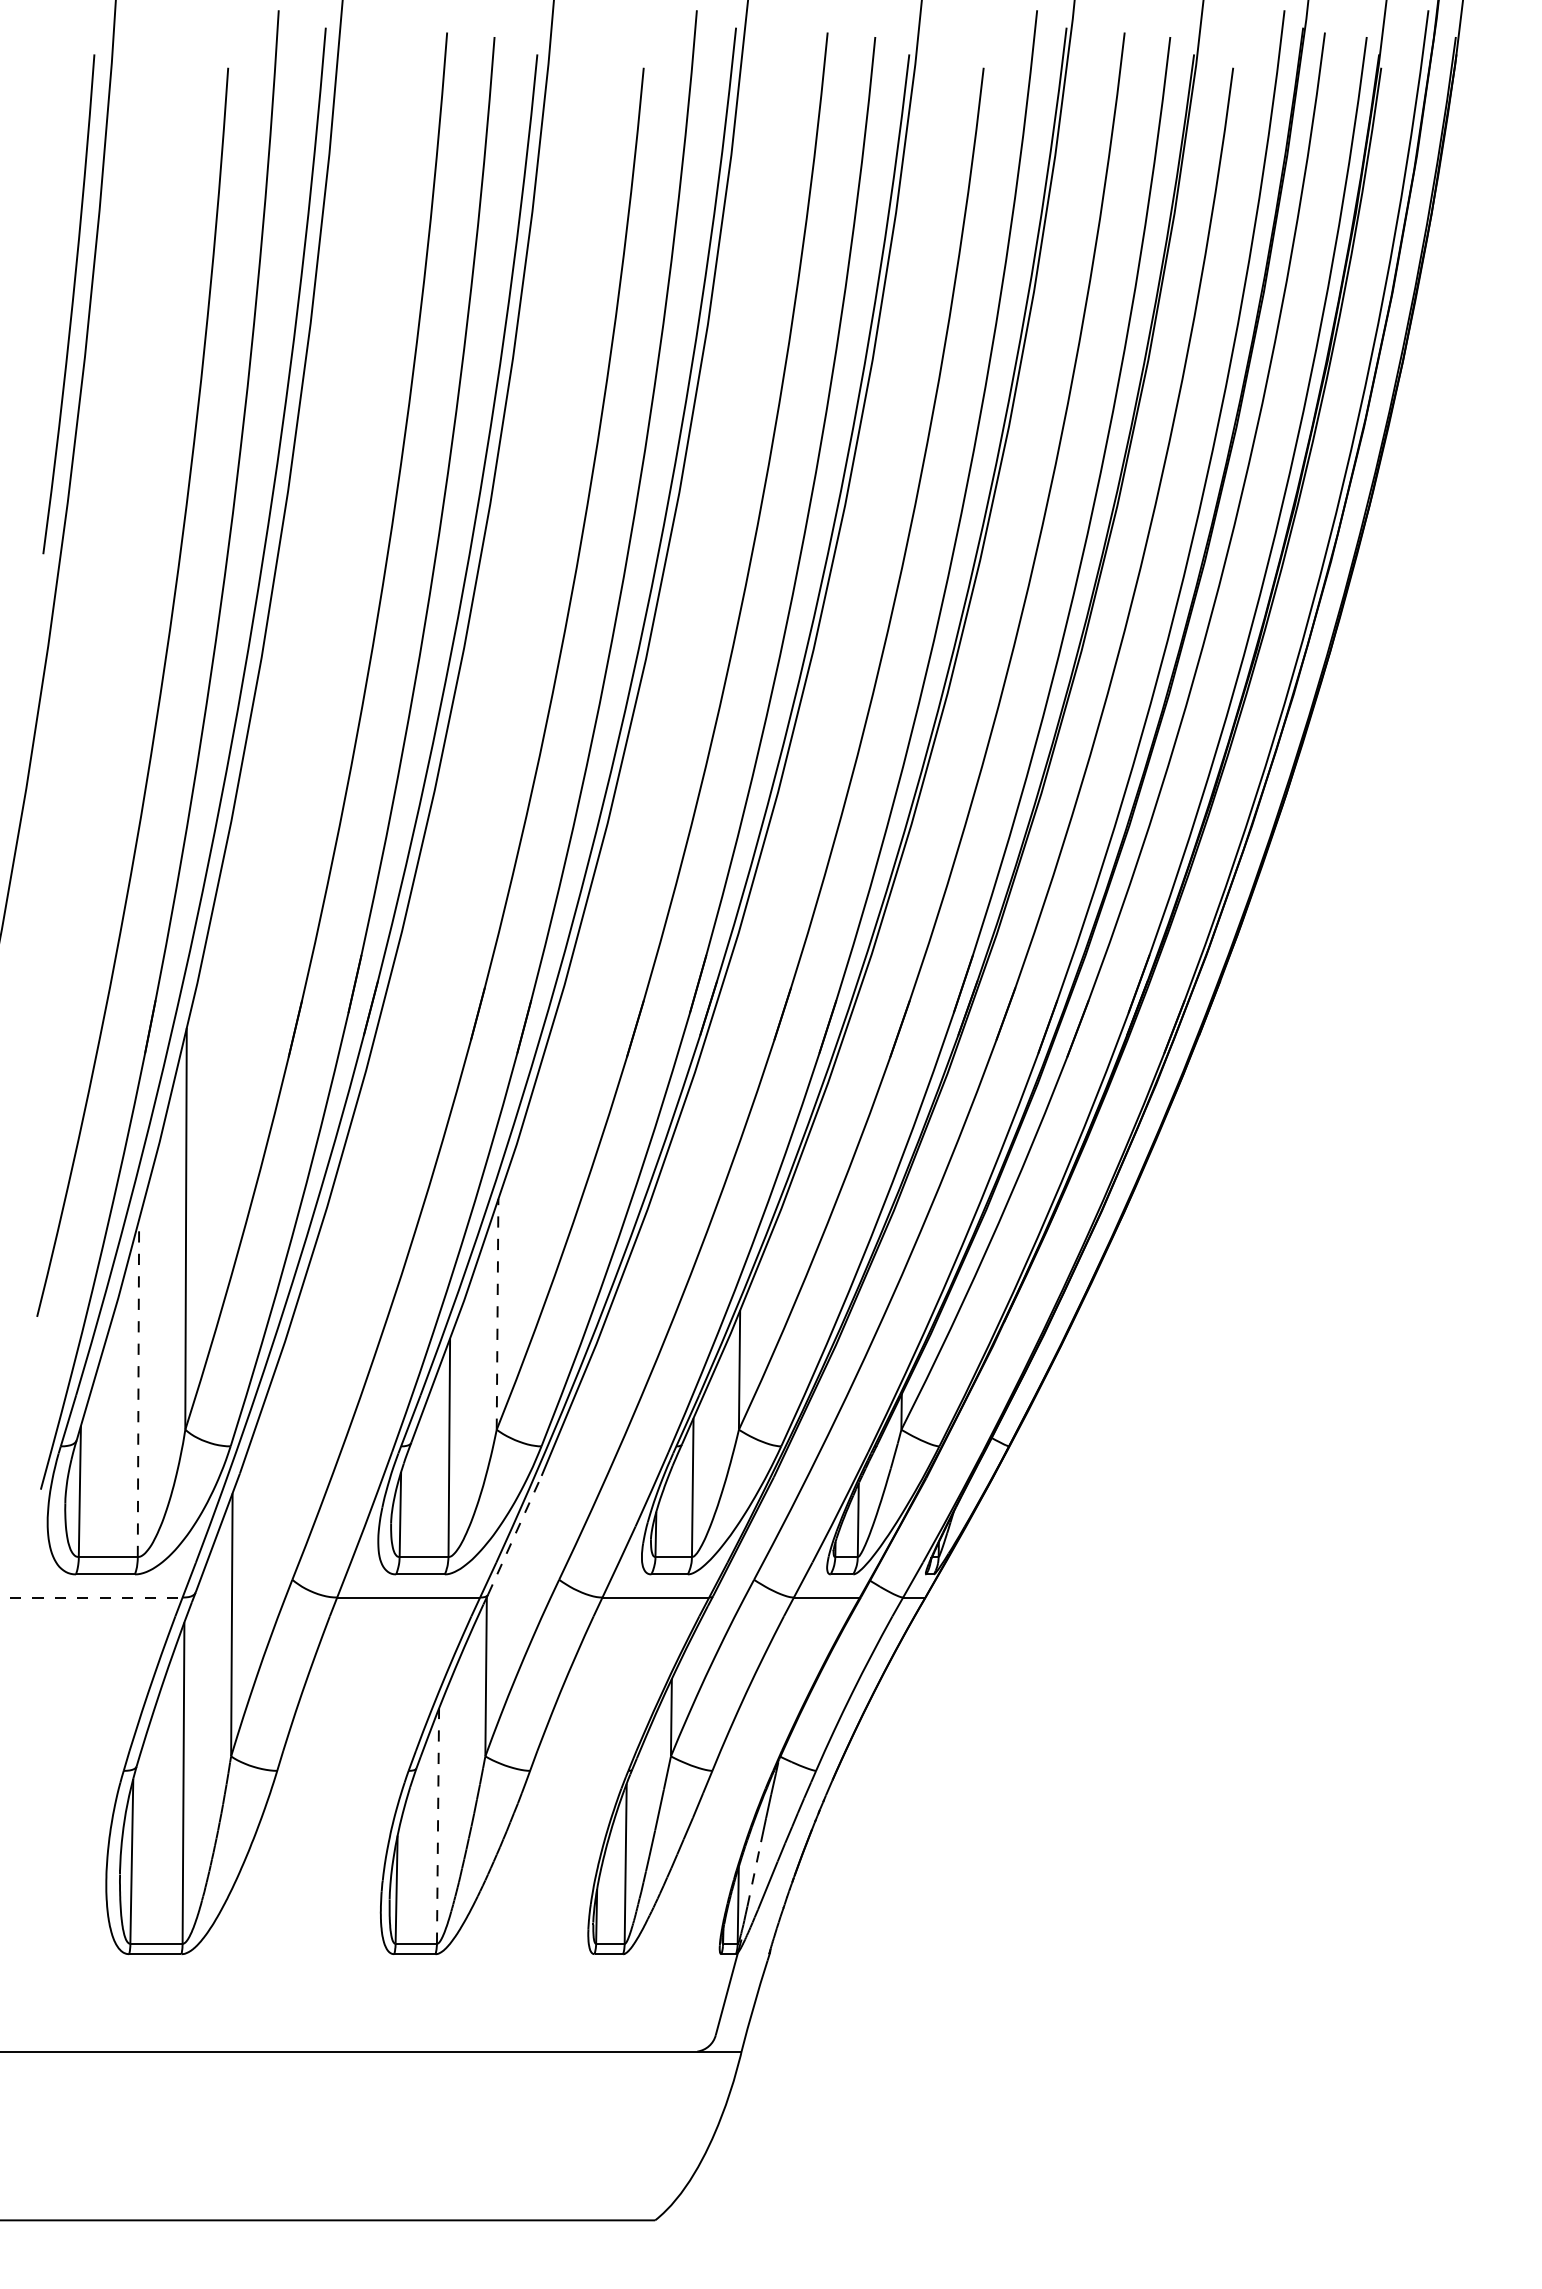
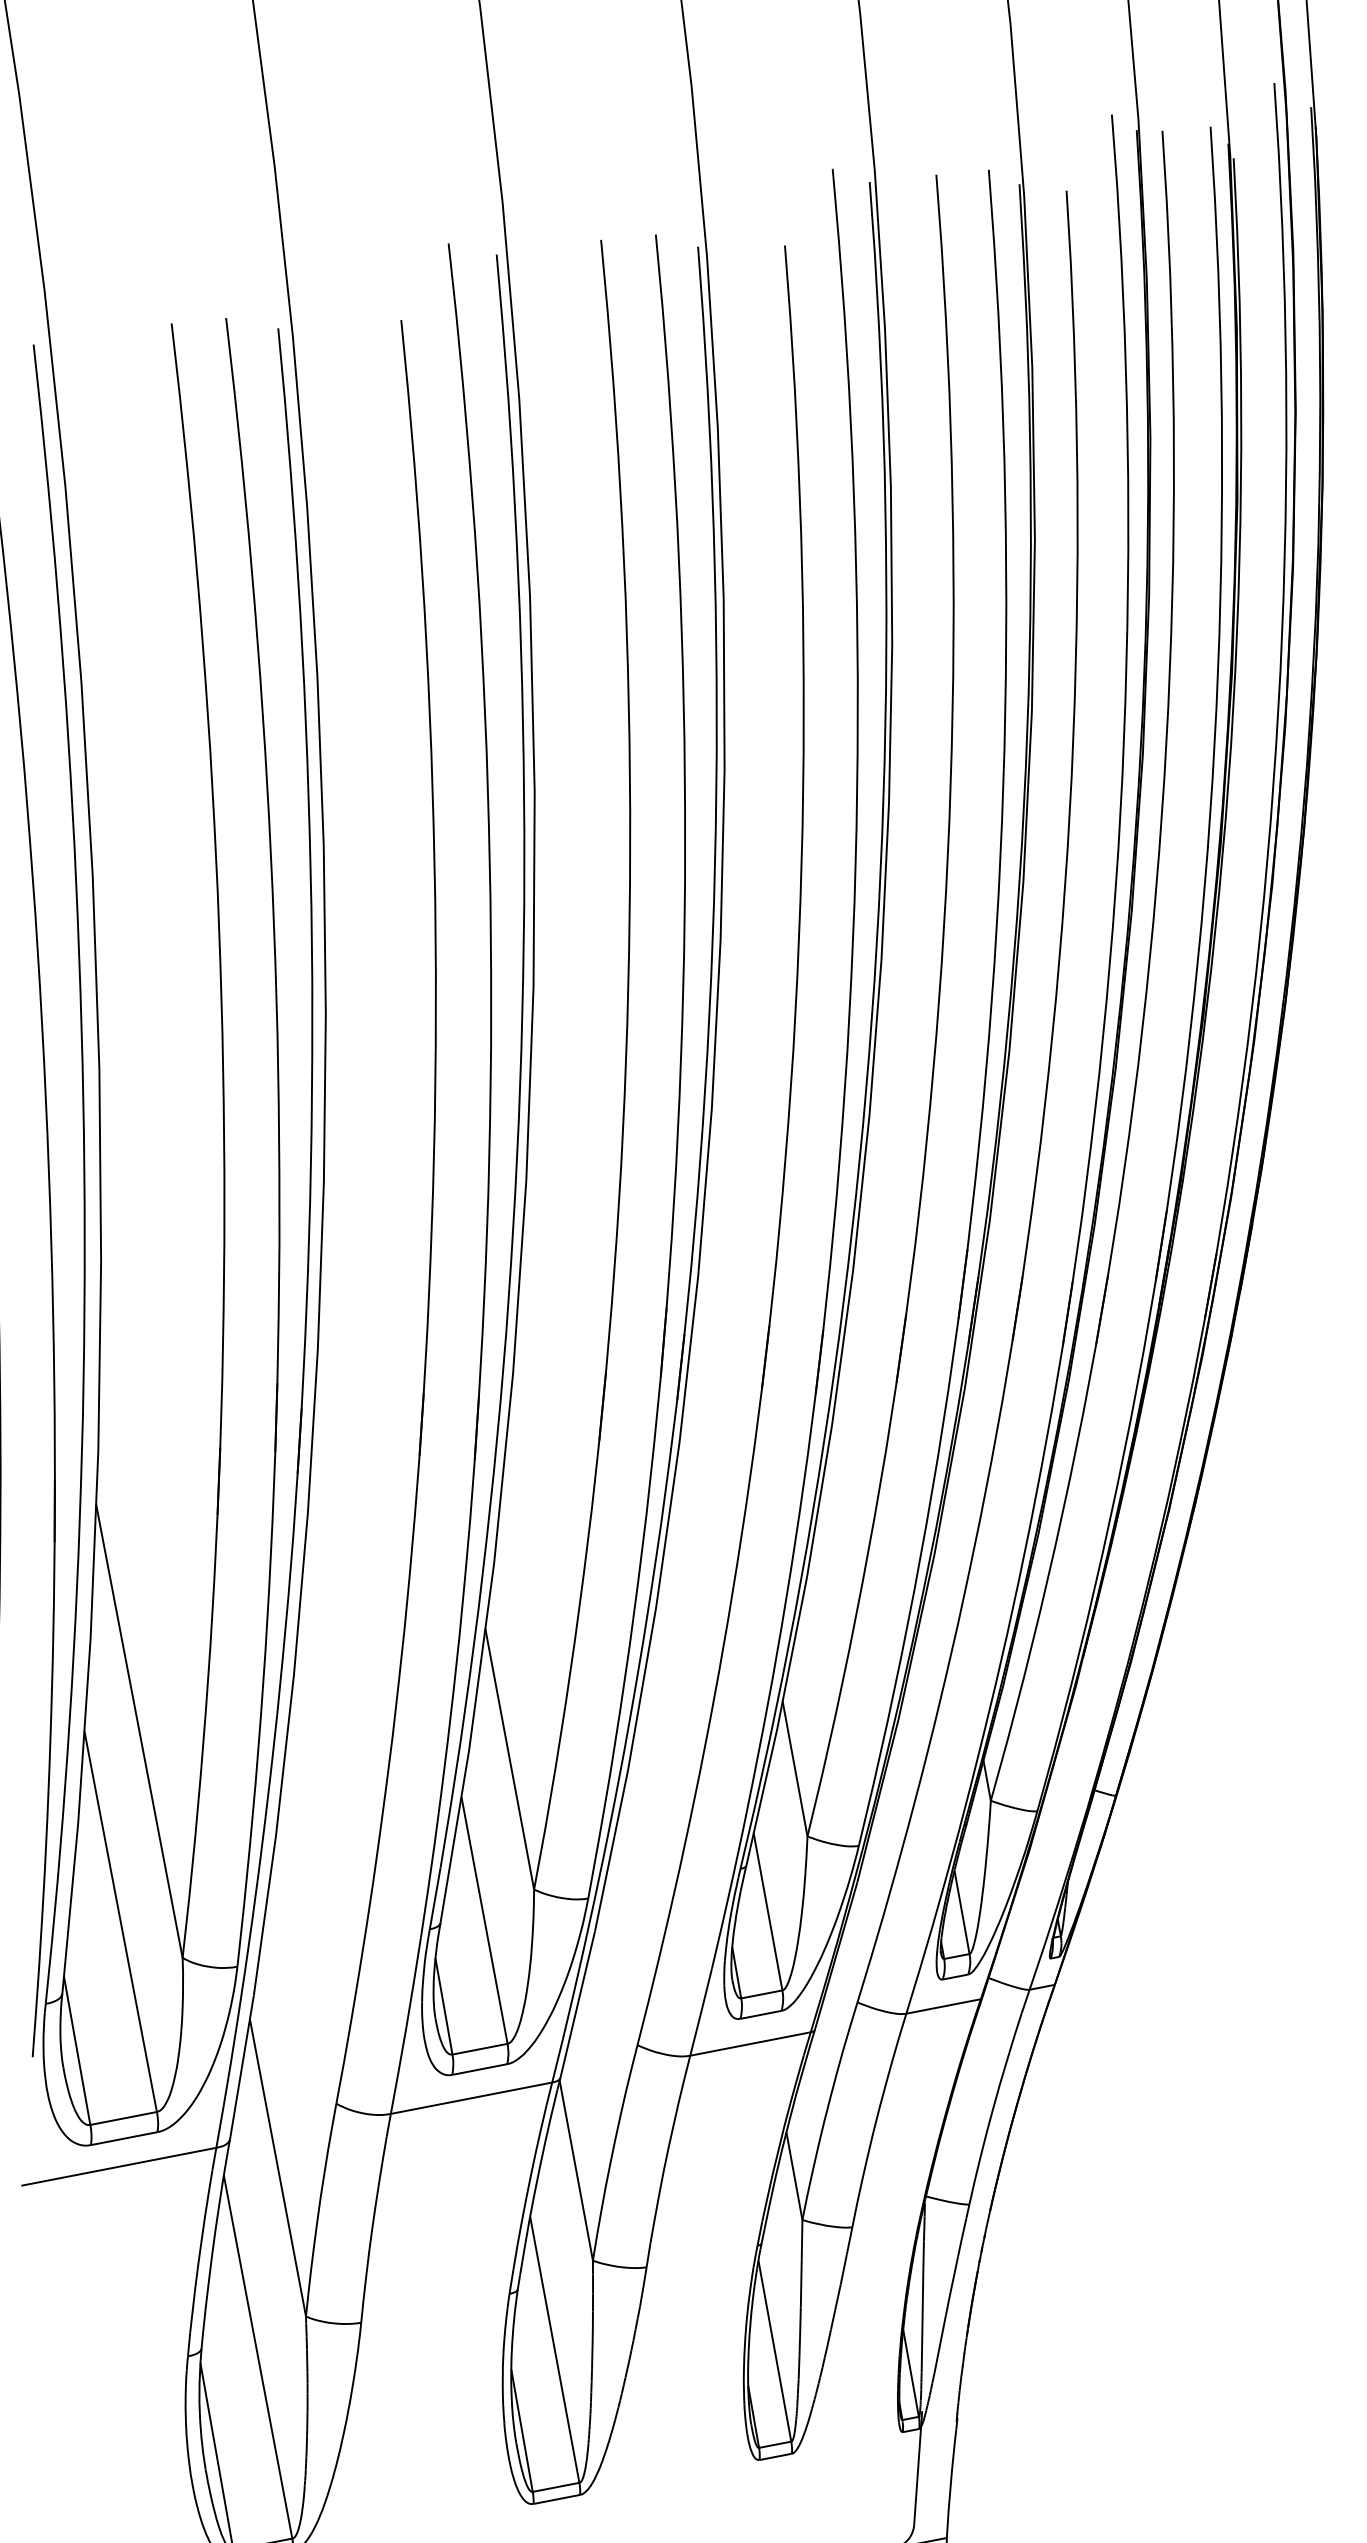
line: (497, 1313) -> (509, 1758), dashed -> solid
line: (138, 1388) -> (120, 1921), dashed -> solid
line: (515, 1534) -> (578, 2003), dashed -> solid
line: (96, 1597) -> (119, 2166), dashed -> solid
line: (438, 1826) -> (555, 2350), dashed -> solid
line: (754, 1874) -> (922, 2334), dashed -> solid

